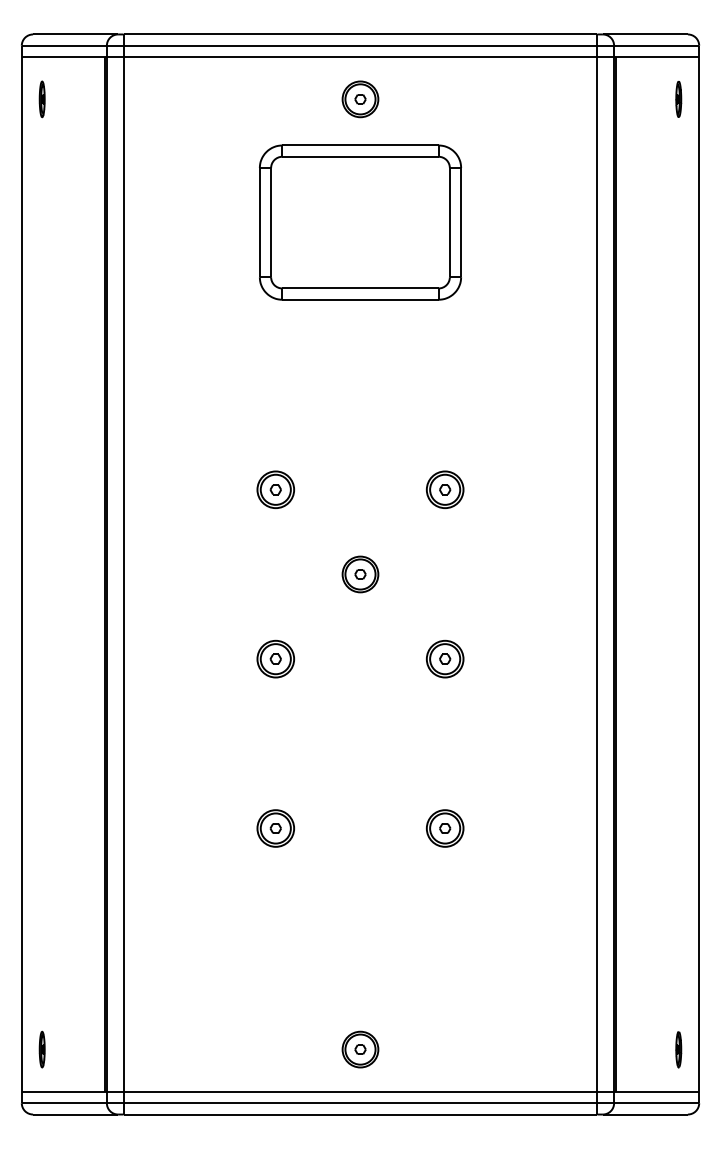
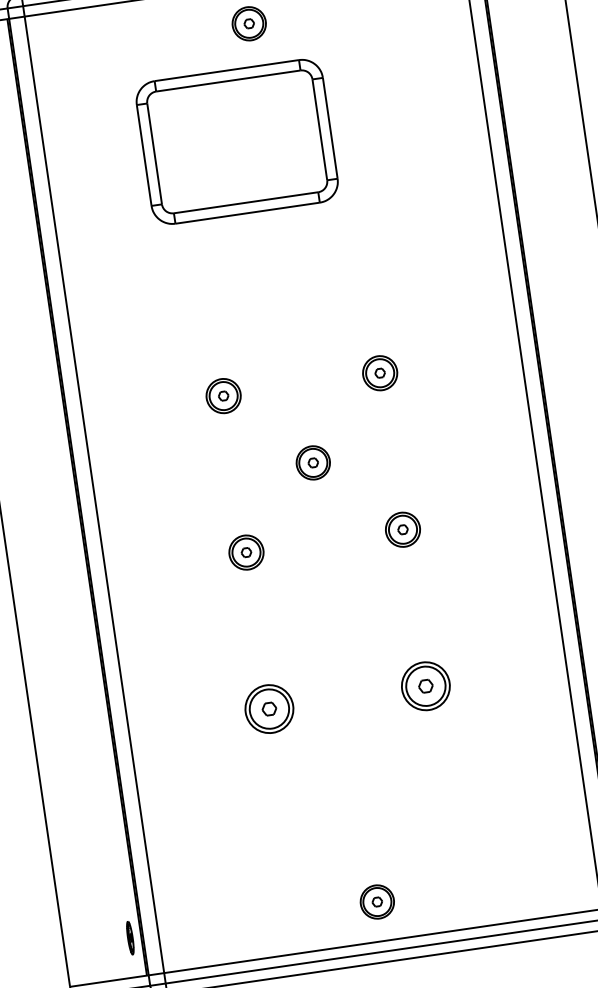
part: (360, 222) -> (237, 141), moved
part: (275, 828) -> (269, 709), size x1.4
part: (444, 828) -> (425, 686), size x1.4
part: (41, 1049) -> (129, 938), moved

